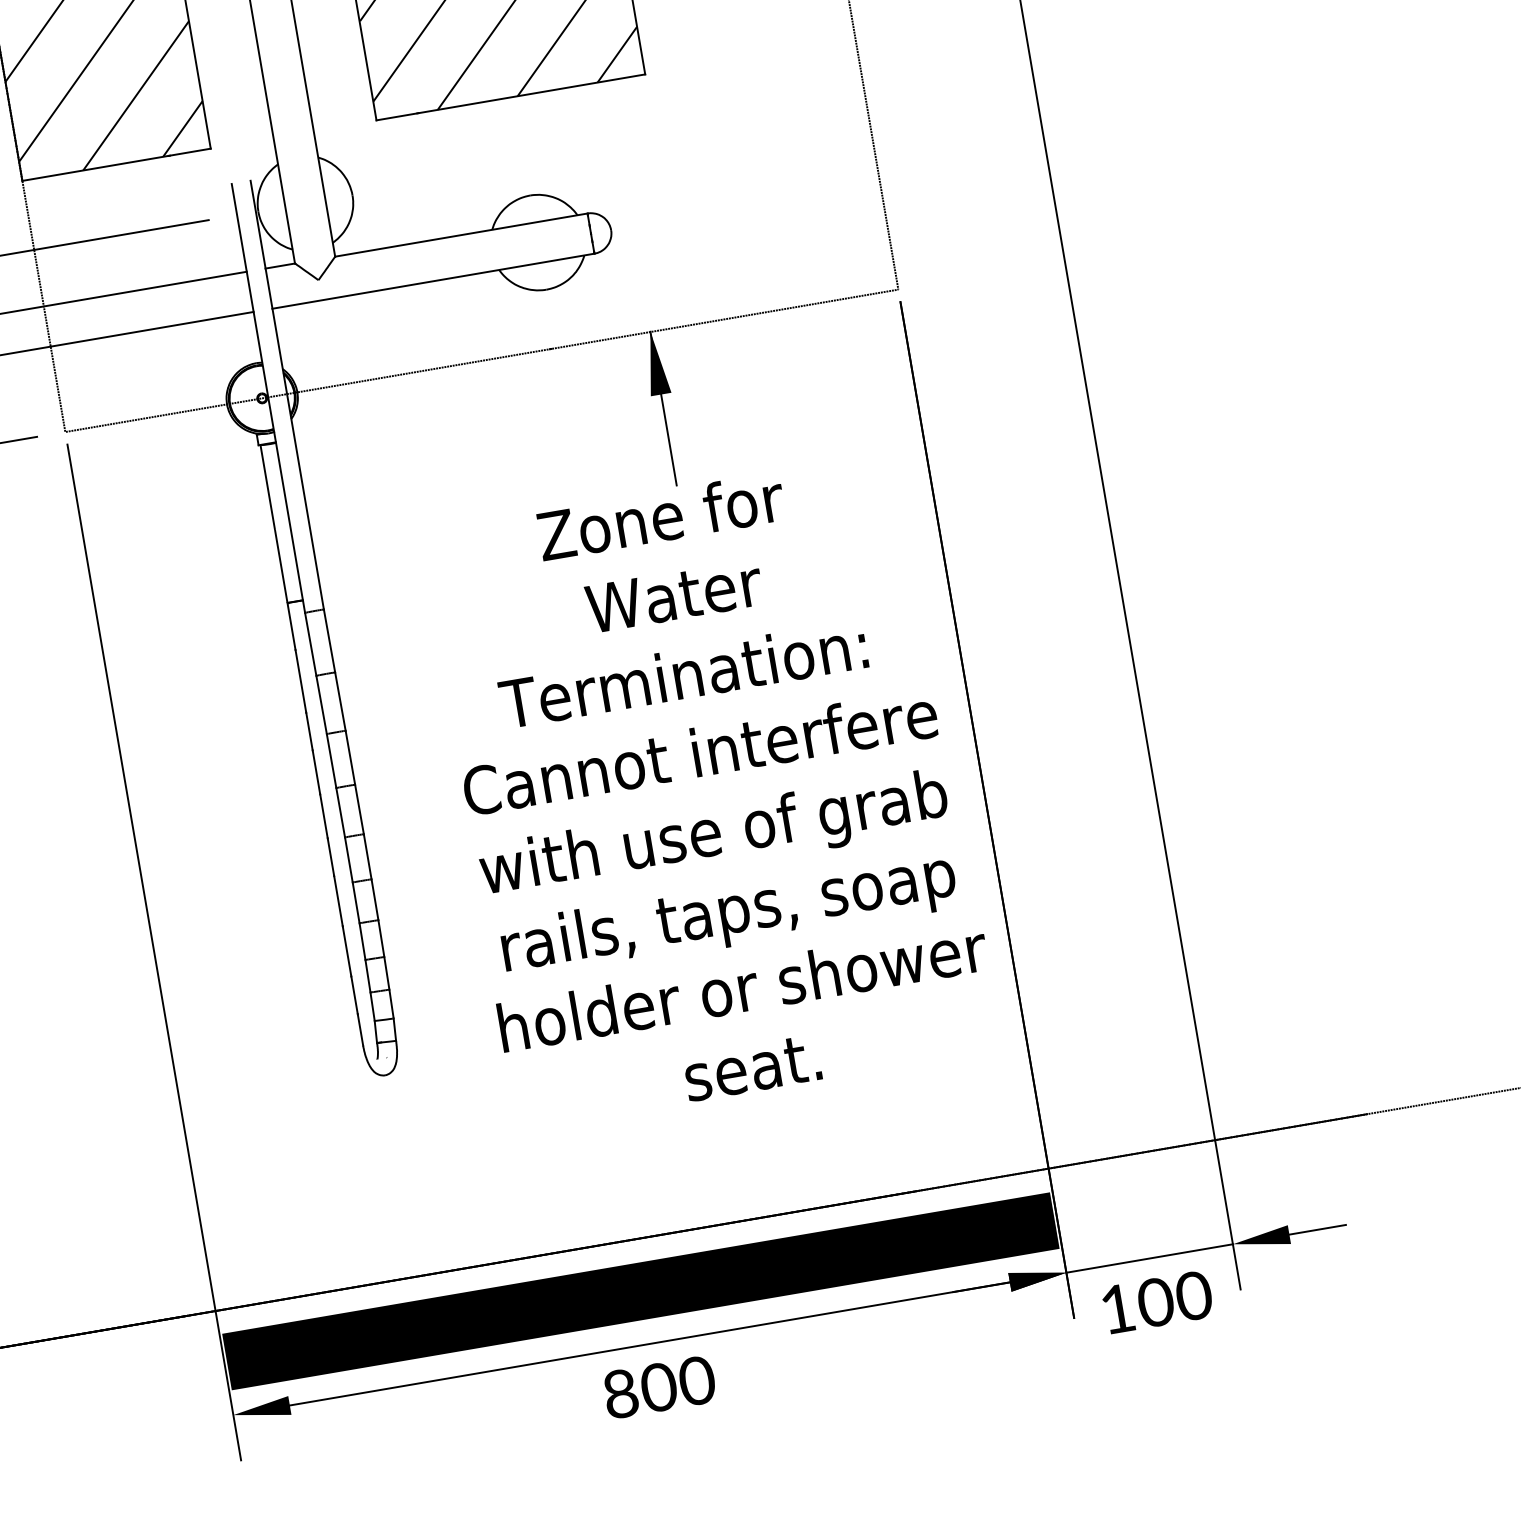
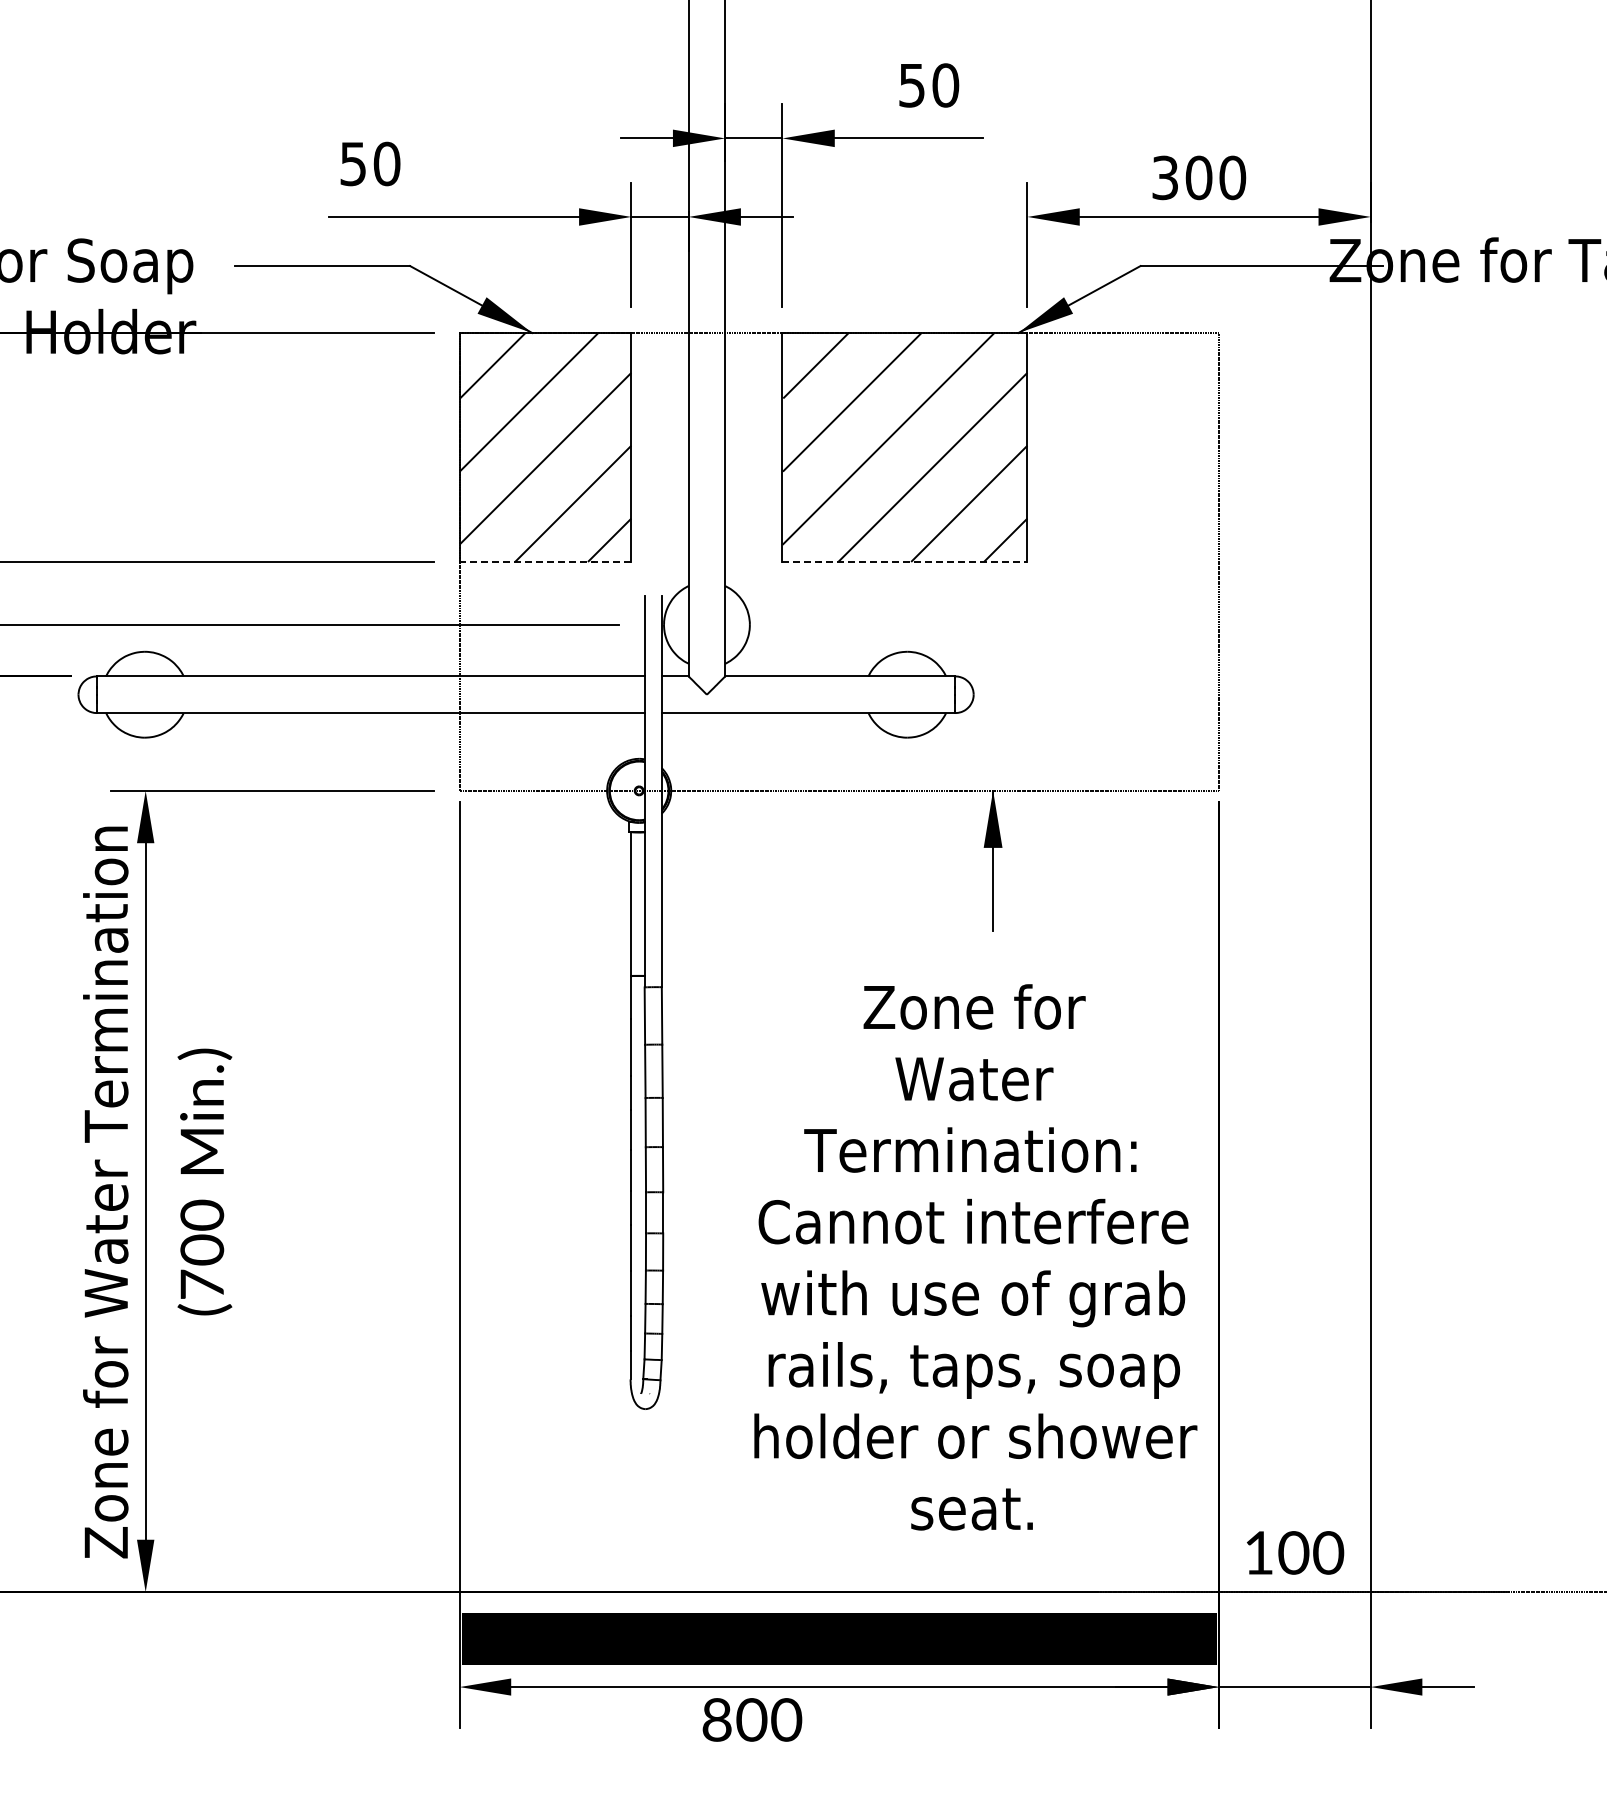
line: (511, 96) -> (905, 561), solid -> dashed
line: (116, 164) -> (545, 561), solid -> dashed
text: (709, 791) -> (975, 1257), moved
text: (1157, 1301) -> (1295, 1552), moved
text: (659, 1386) -> (752, 1719), moved

